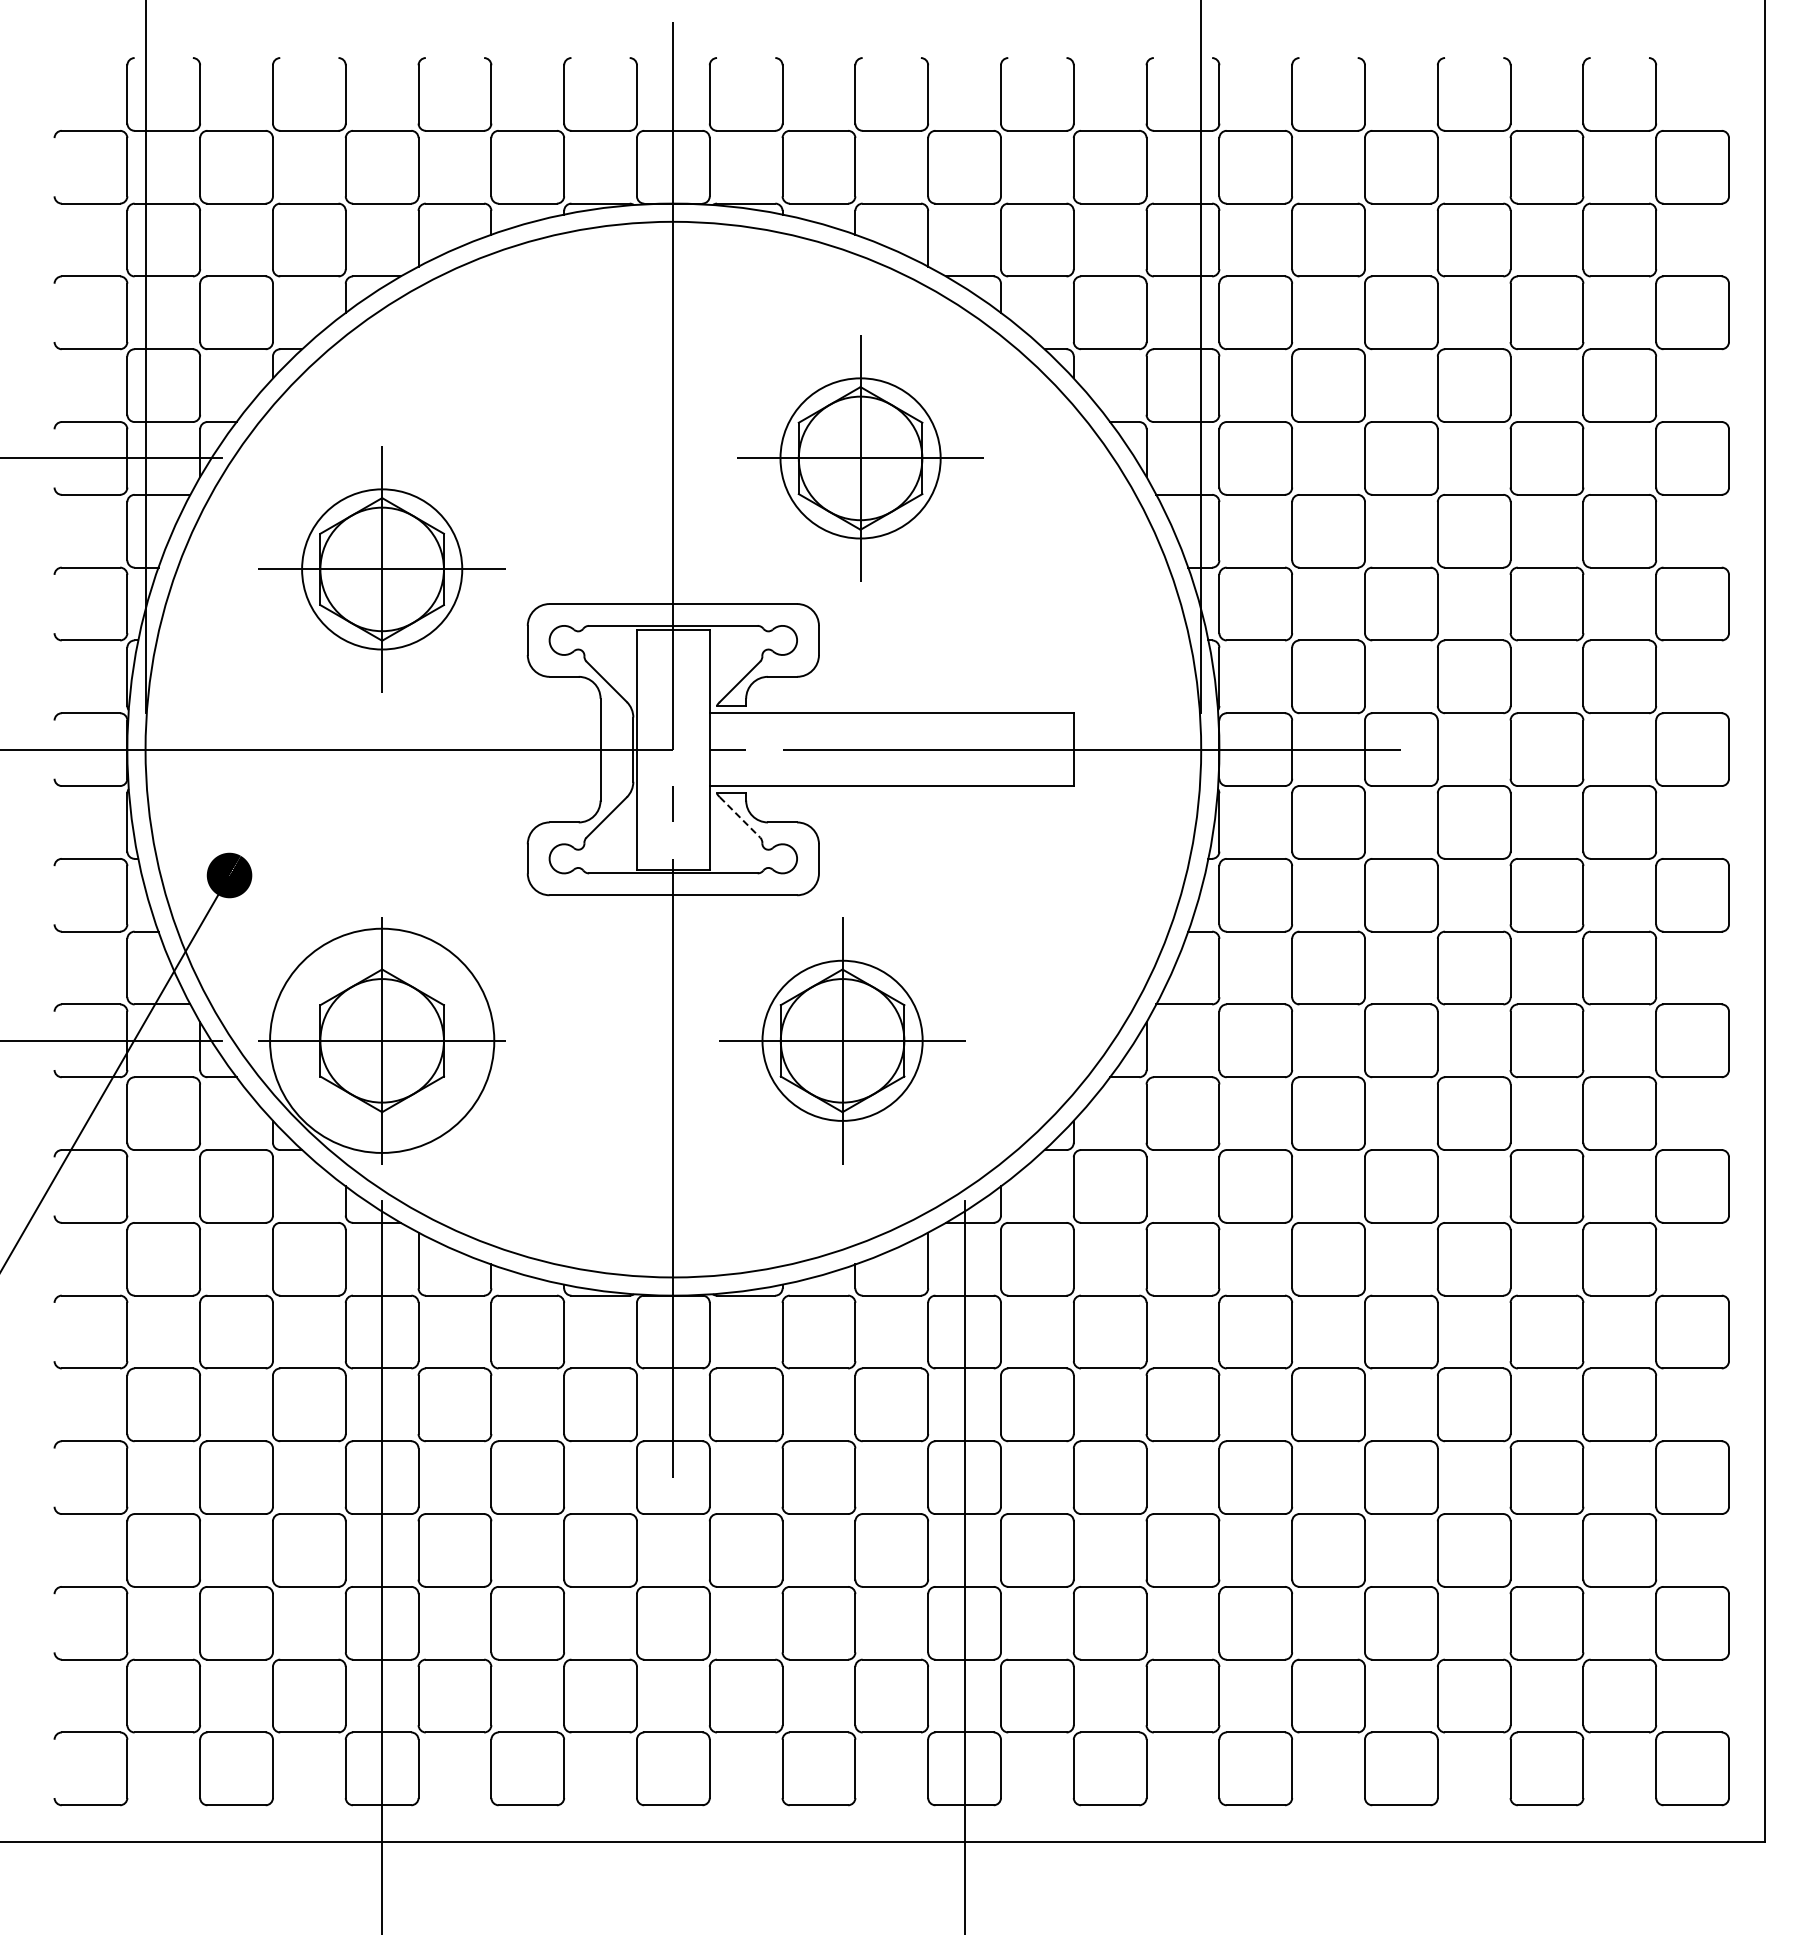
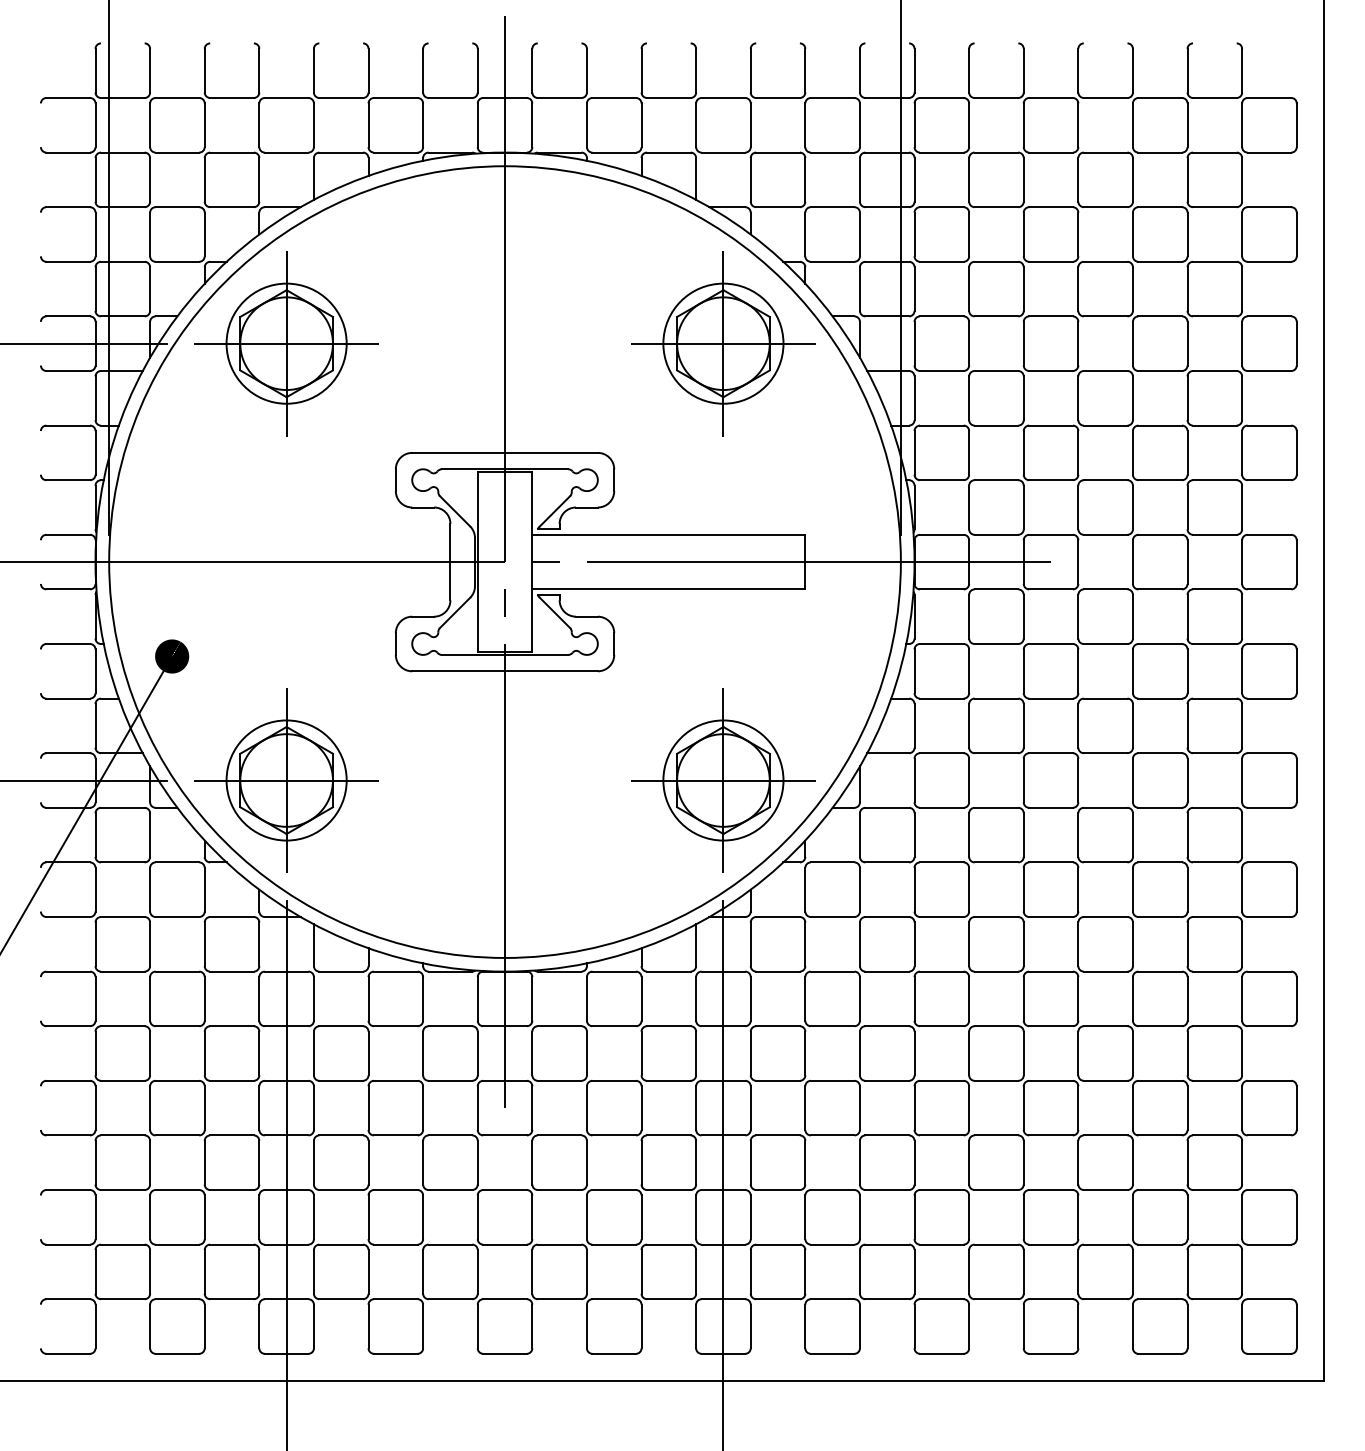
part: (860, 458) -> (723, 343), moved
part: (381, 569) -> (286, 343), moved
line: (740, 817) -> (555, 613), dashed -> solid
circle: (382, 1040) -> (286, 780), size x0.71
part: (842, 1040) -> (723, 780), moved

